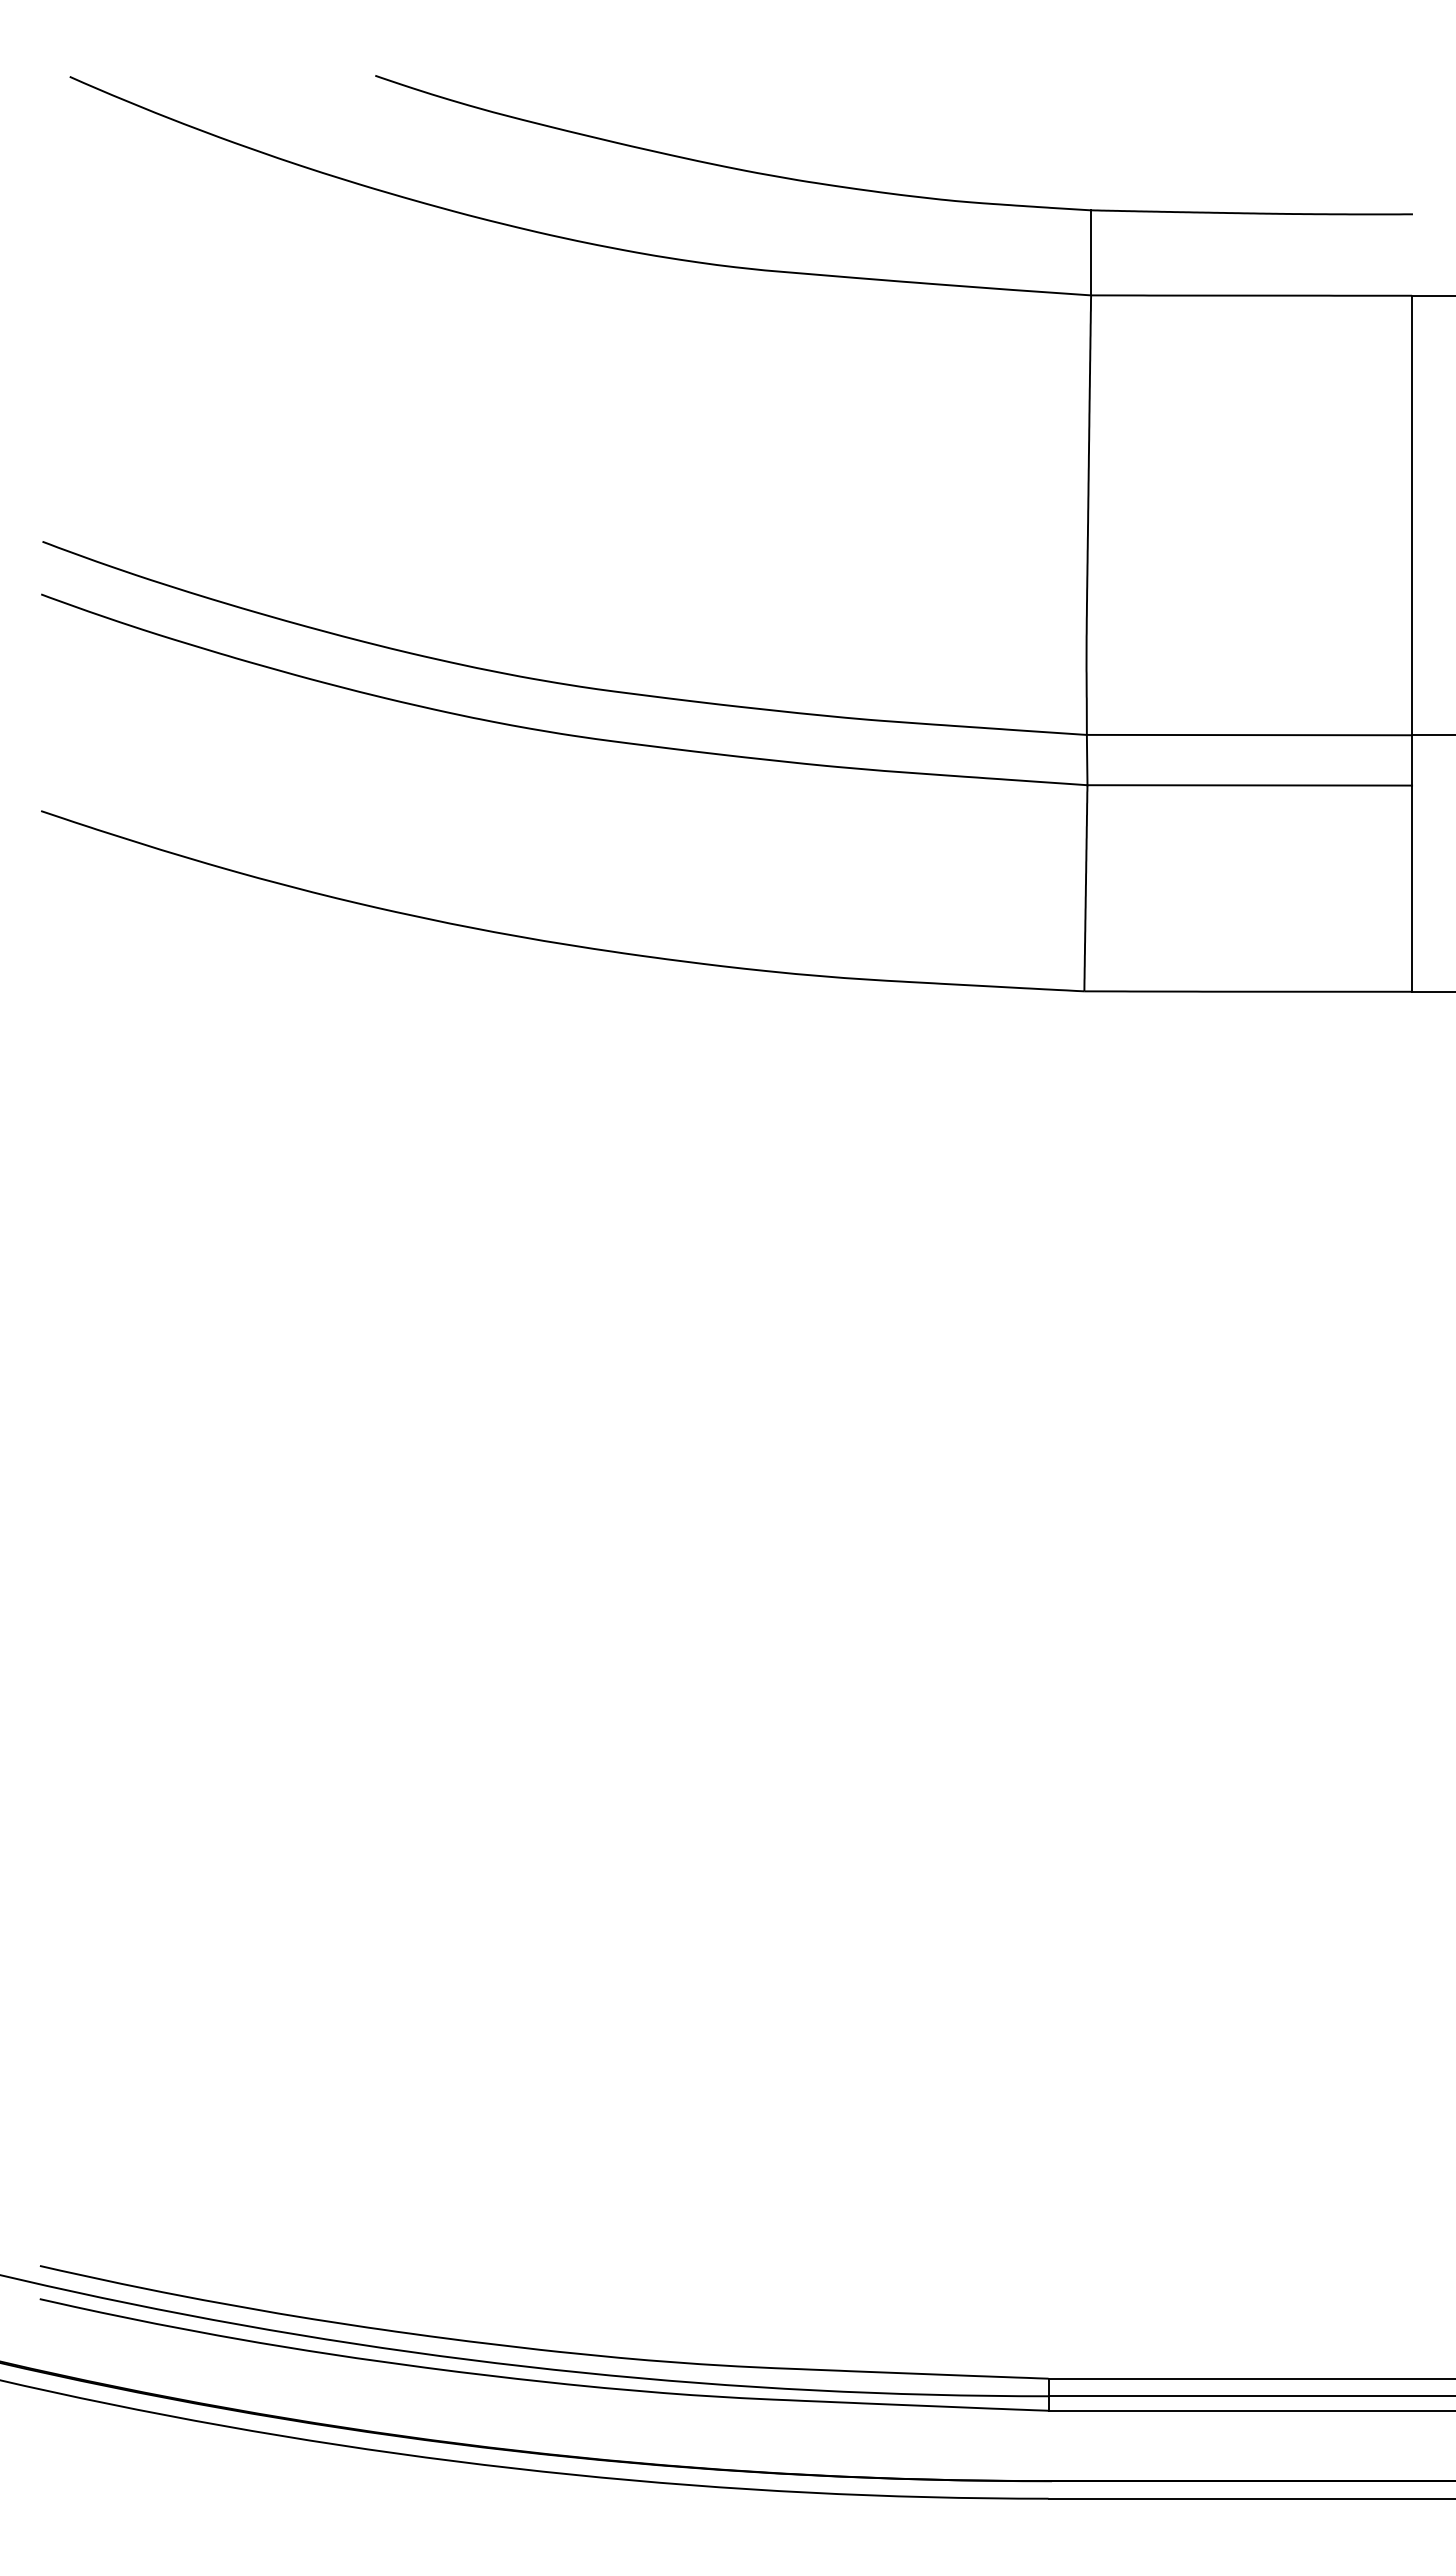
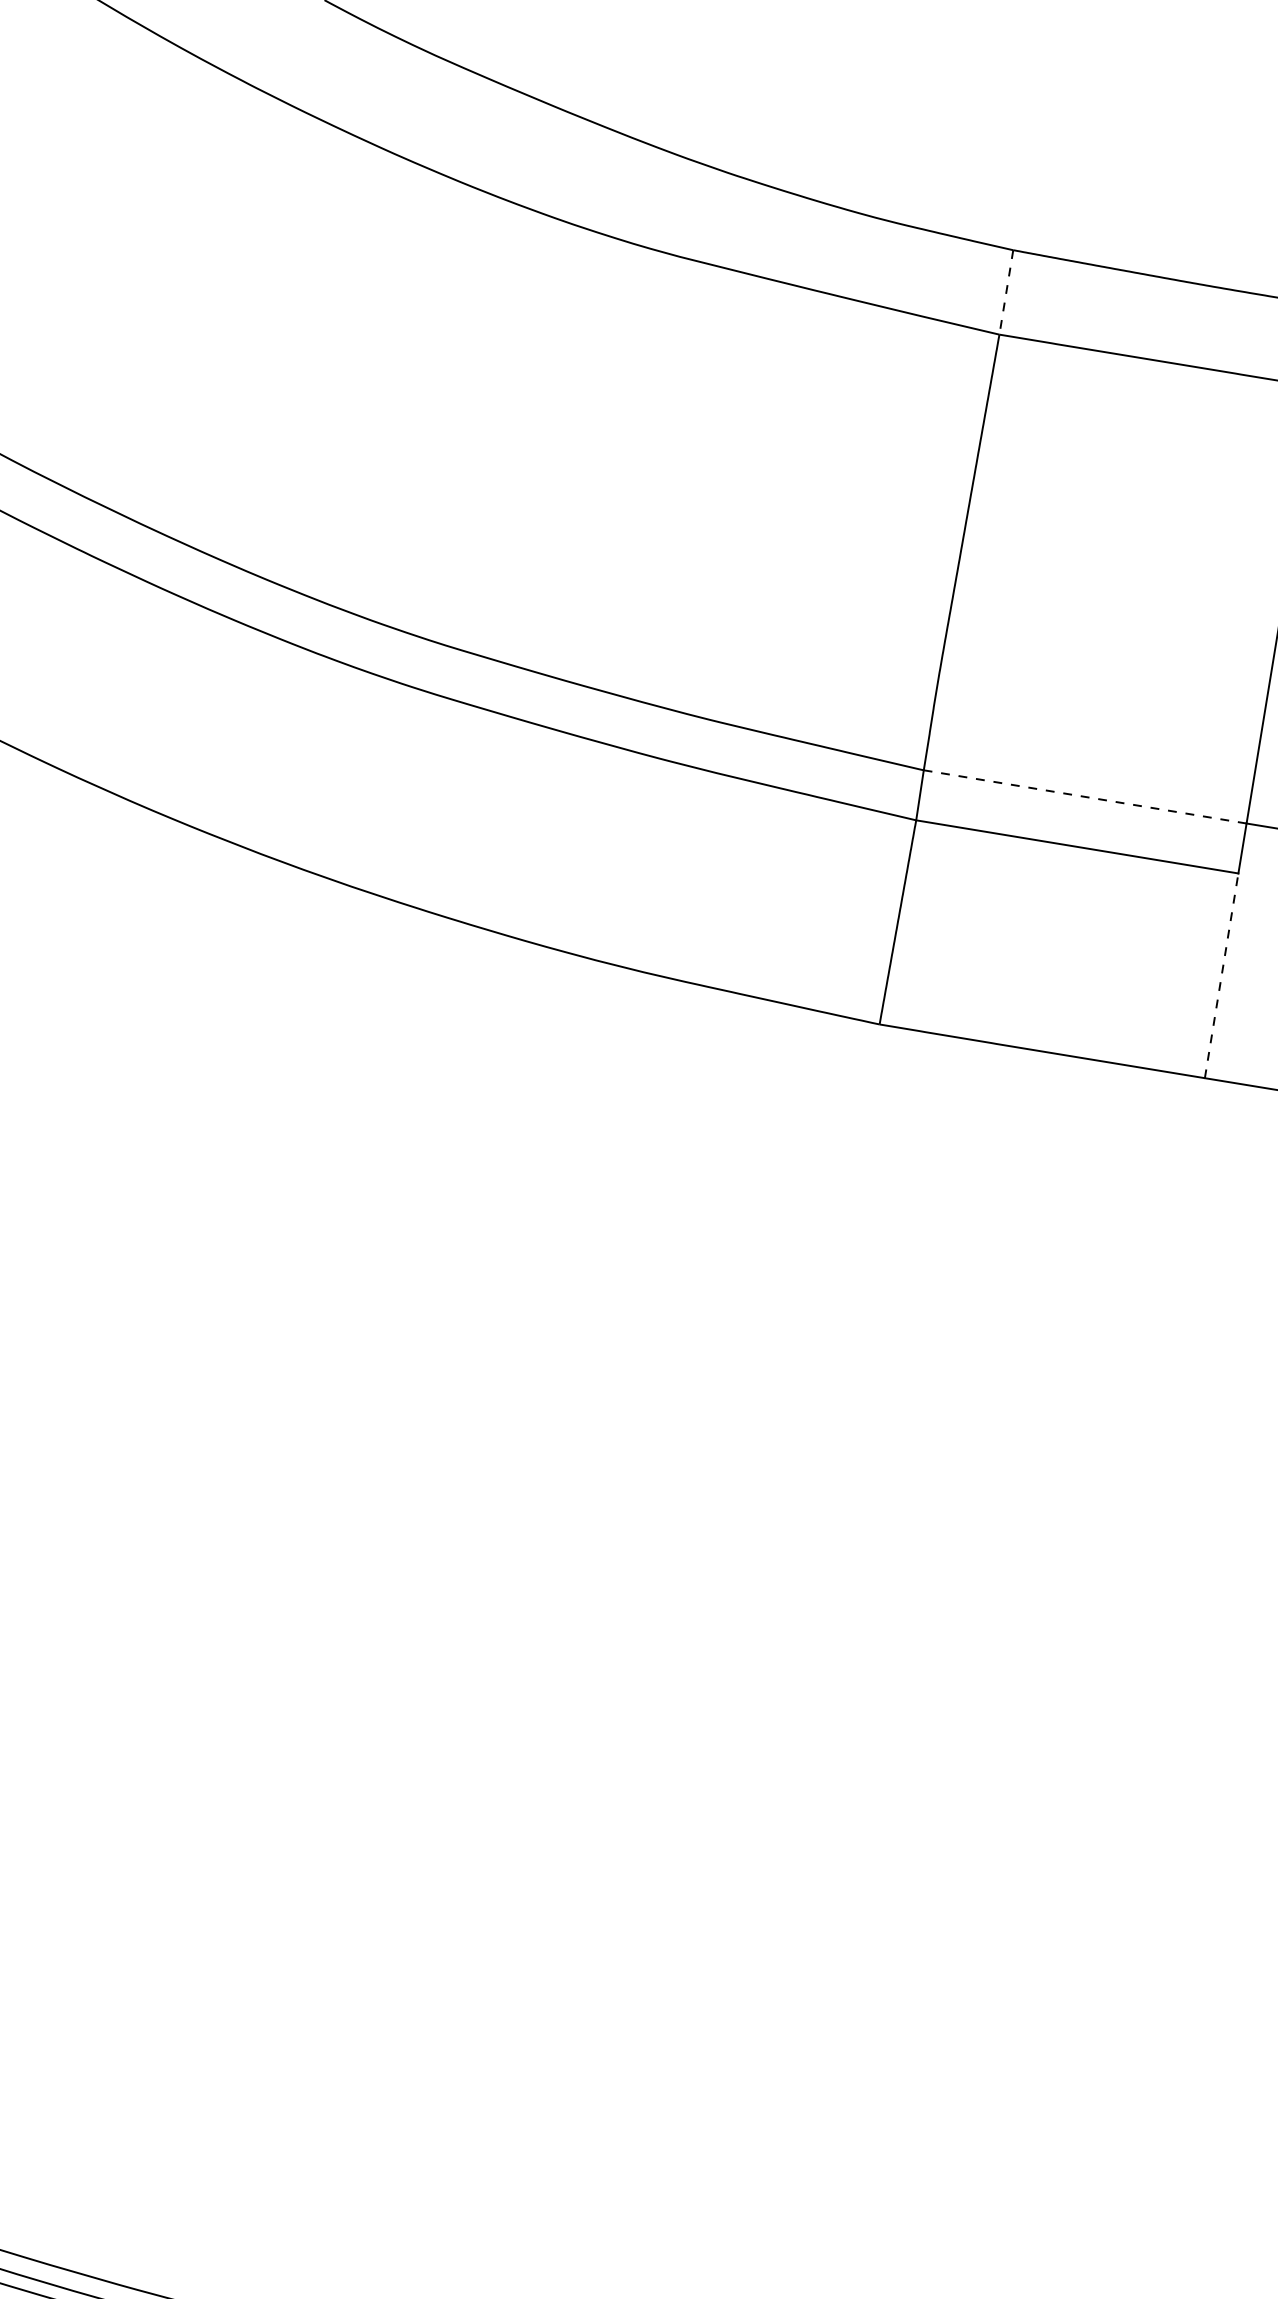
line: (1091, 252) -> (1006, 292), solid -> dashed
line: (1249, 735) -> (1085, 797), solid -> dashed
line: (1412, 888) -> (1222, 975), solid -> dashed

